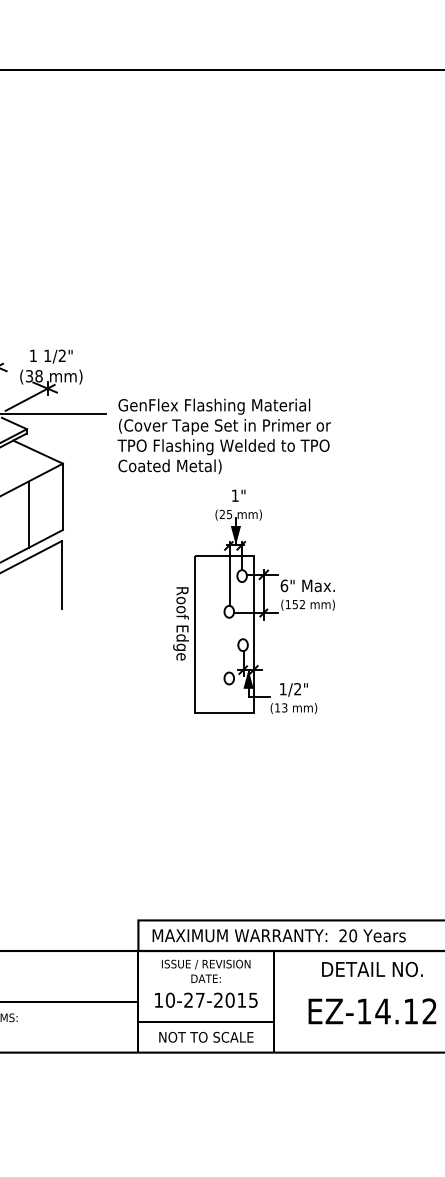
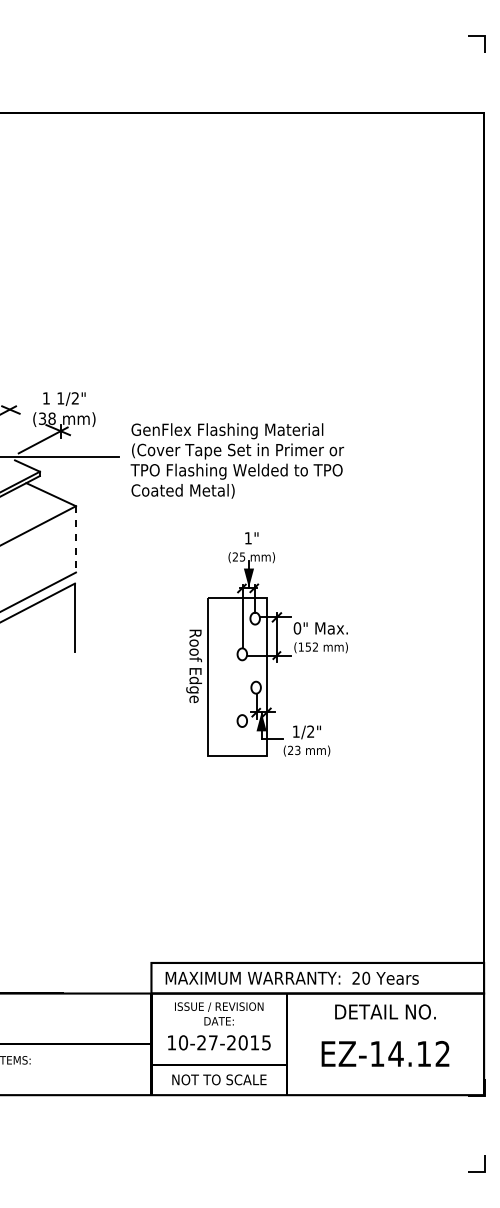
text: (224, 435) -> (237, 460), moved
line: (62, 496) -> (75, 539), solid -> dashed
line: (28, 514) -> (41, 557), removed
text: (284, 585) -> (297, 628), 6" -> 0"
text: (277, 706) -> (290, 749), (13 -> (23

